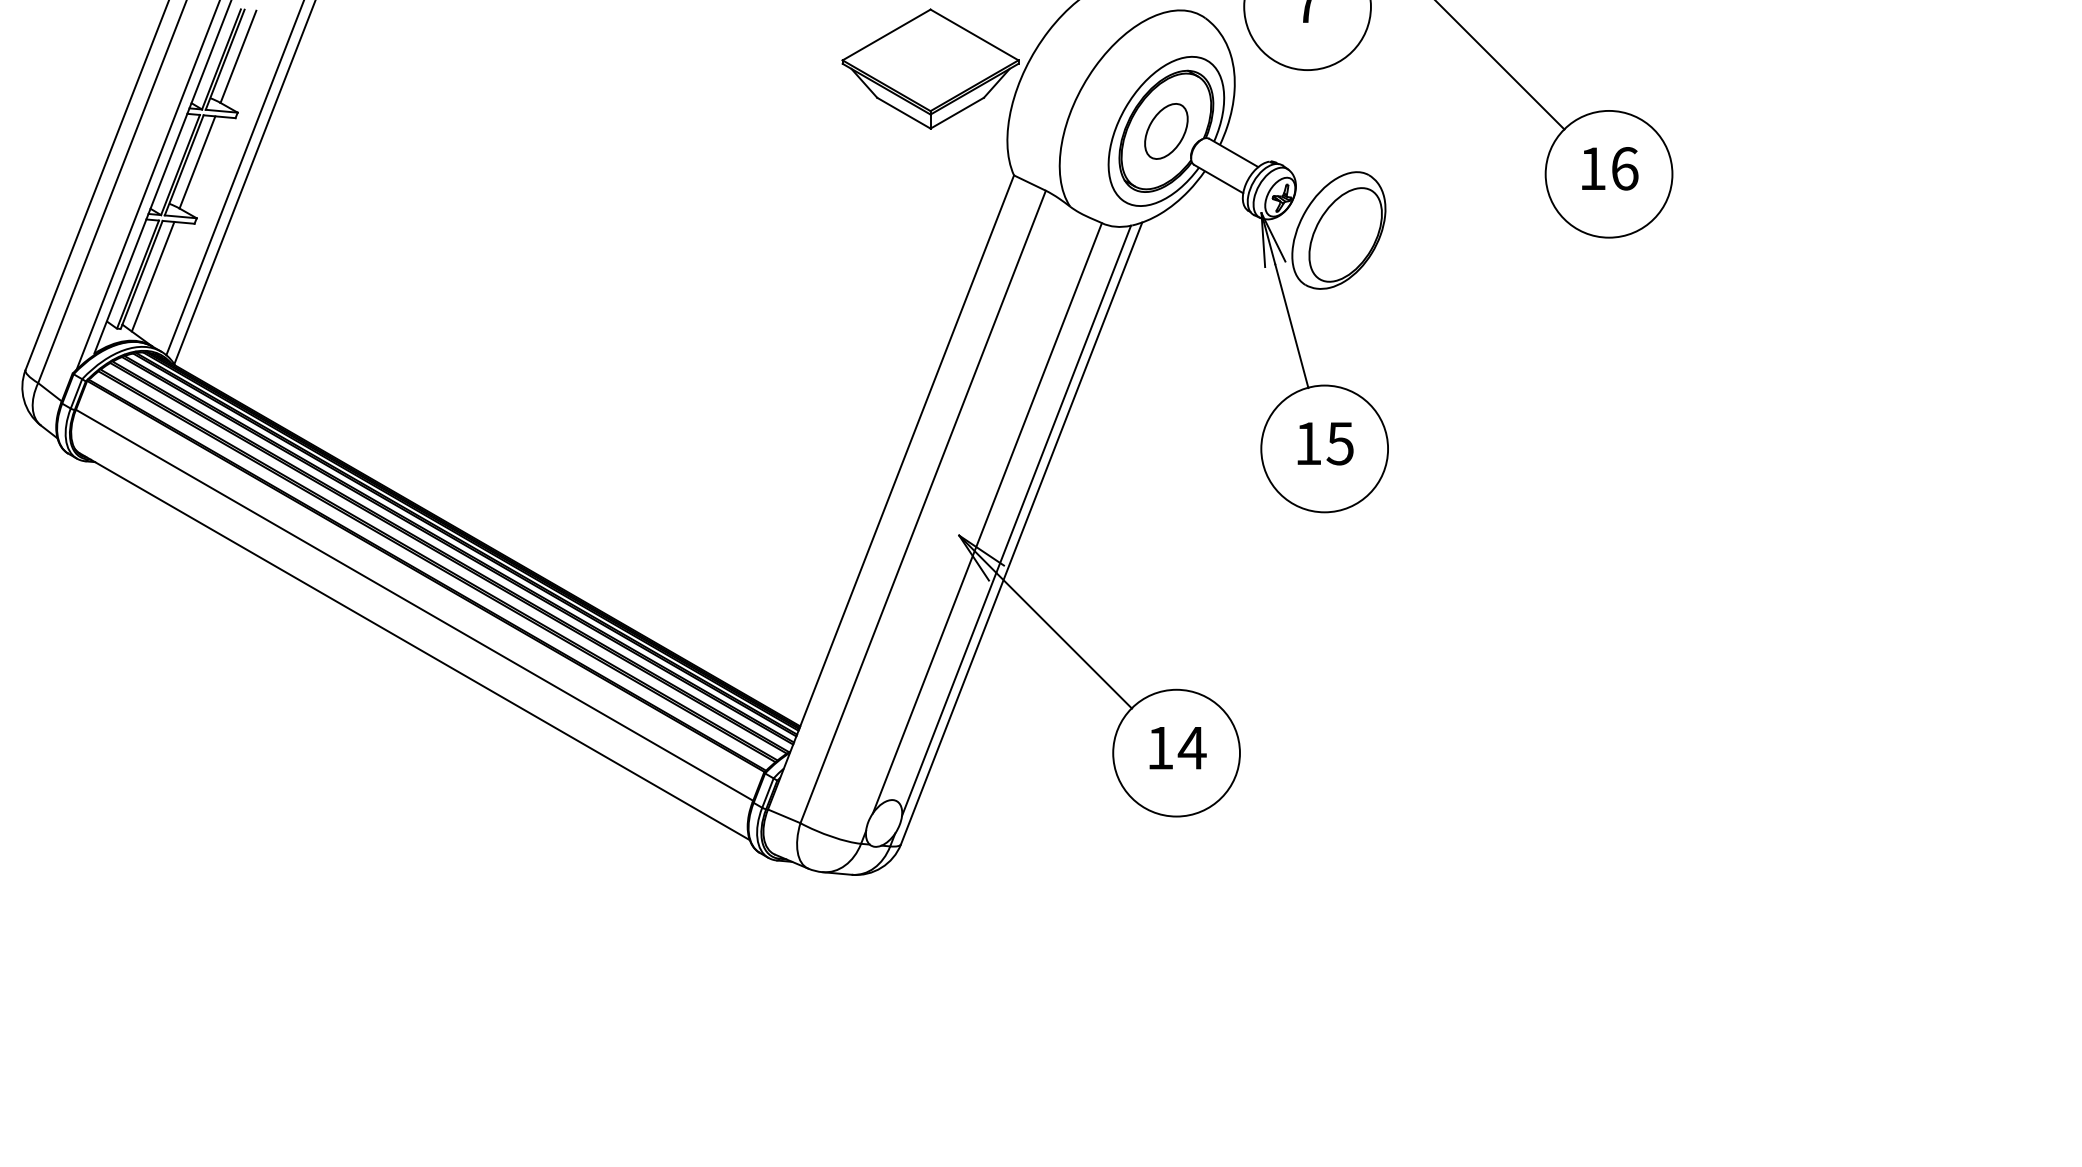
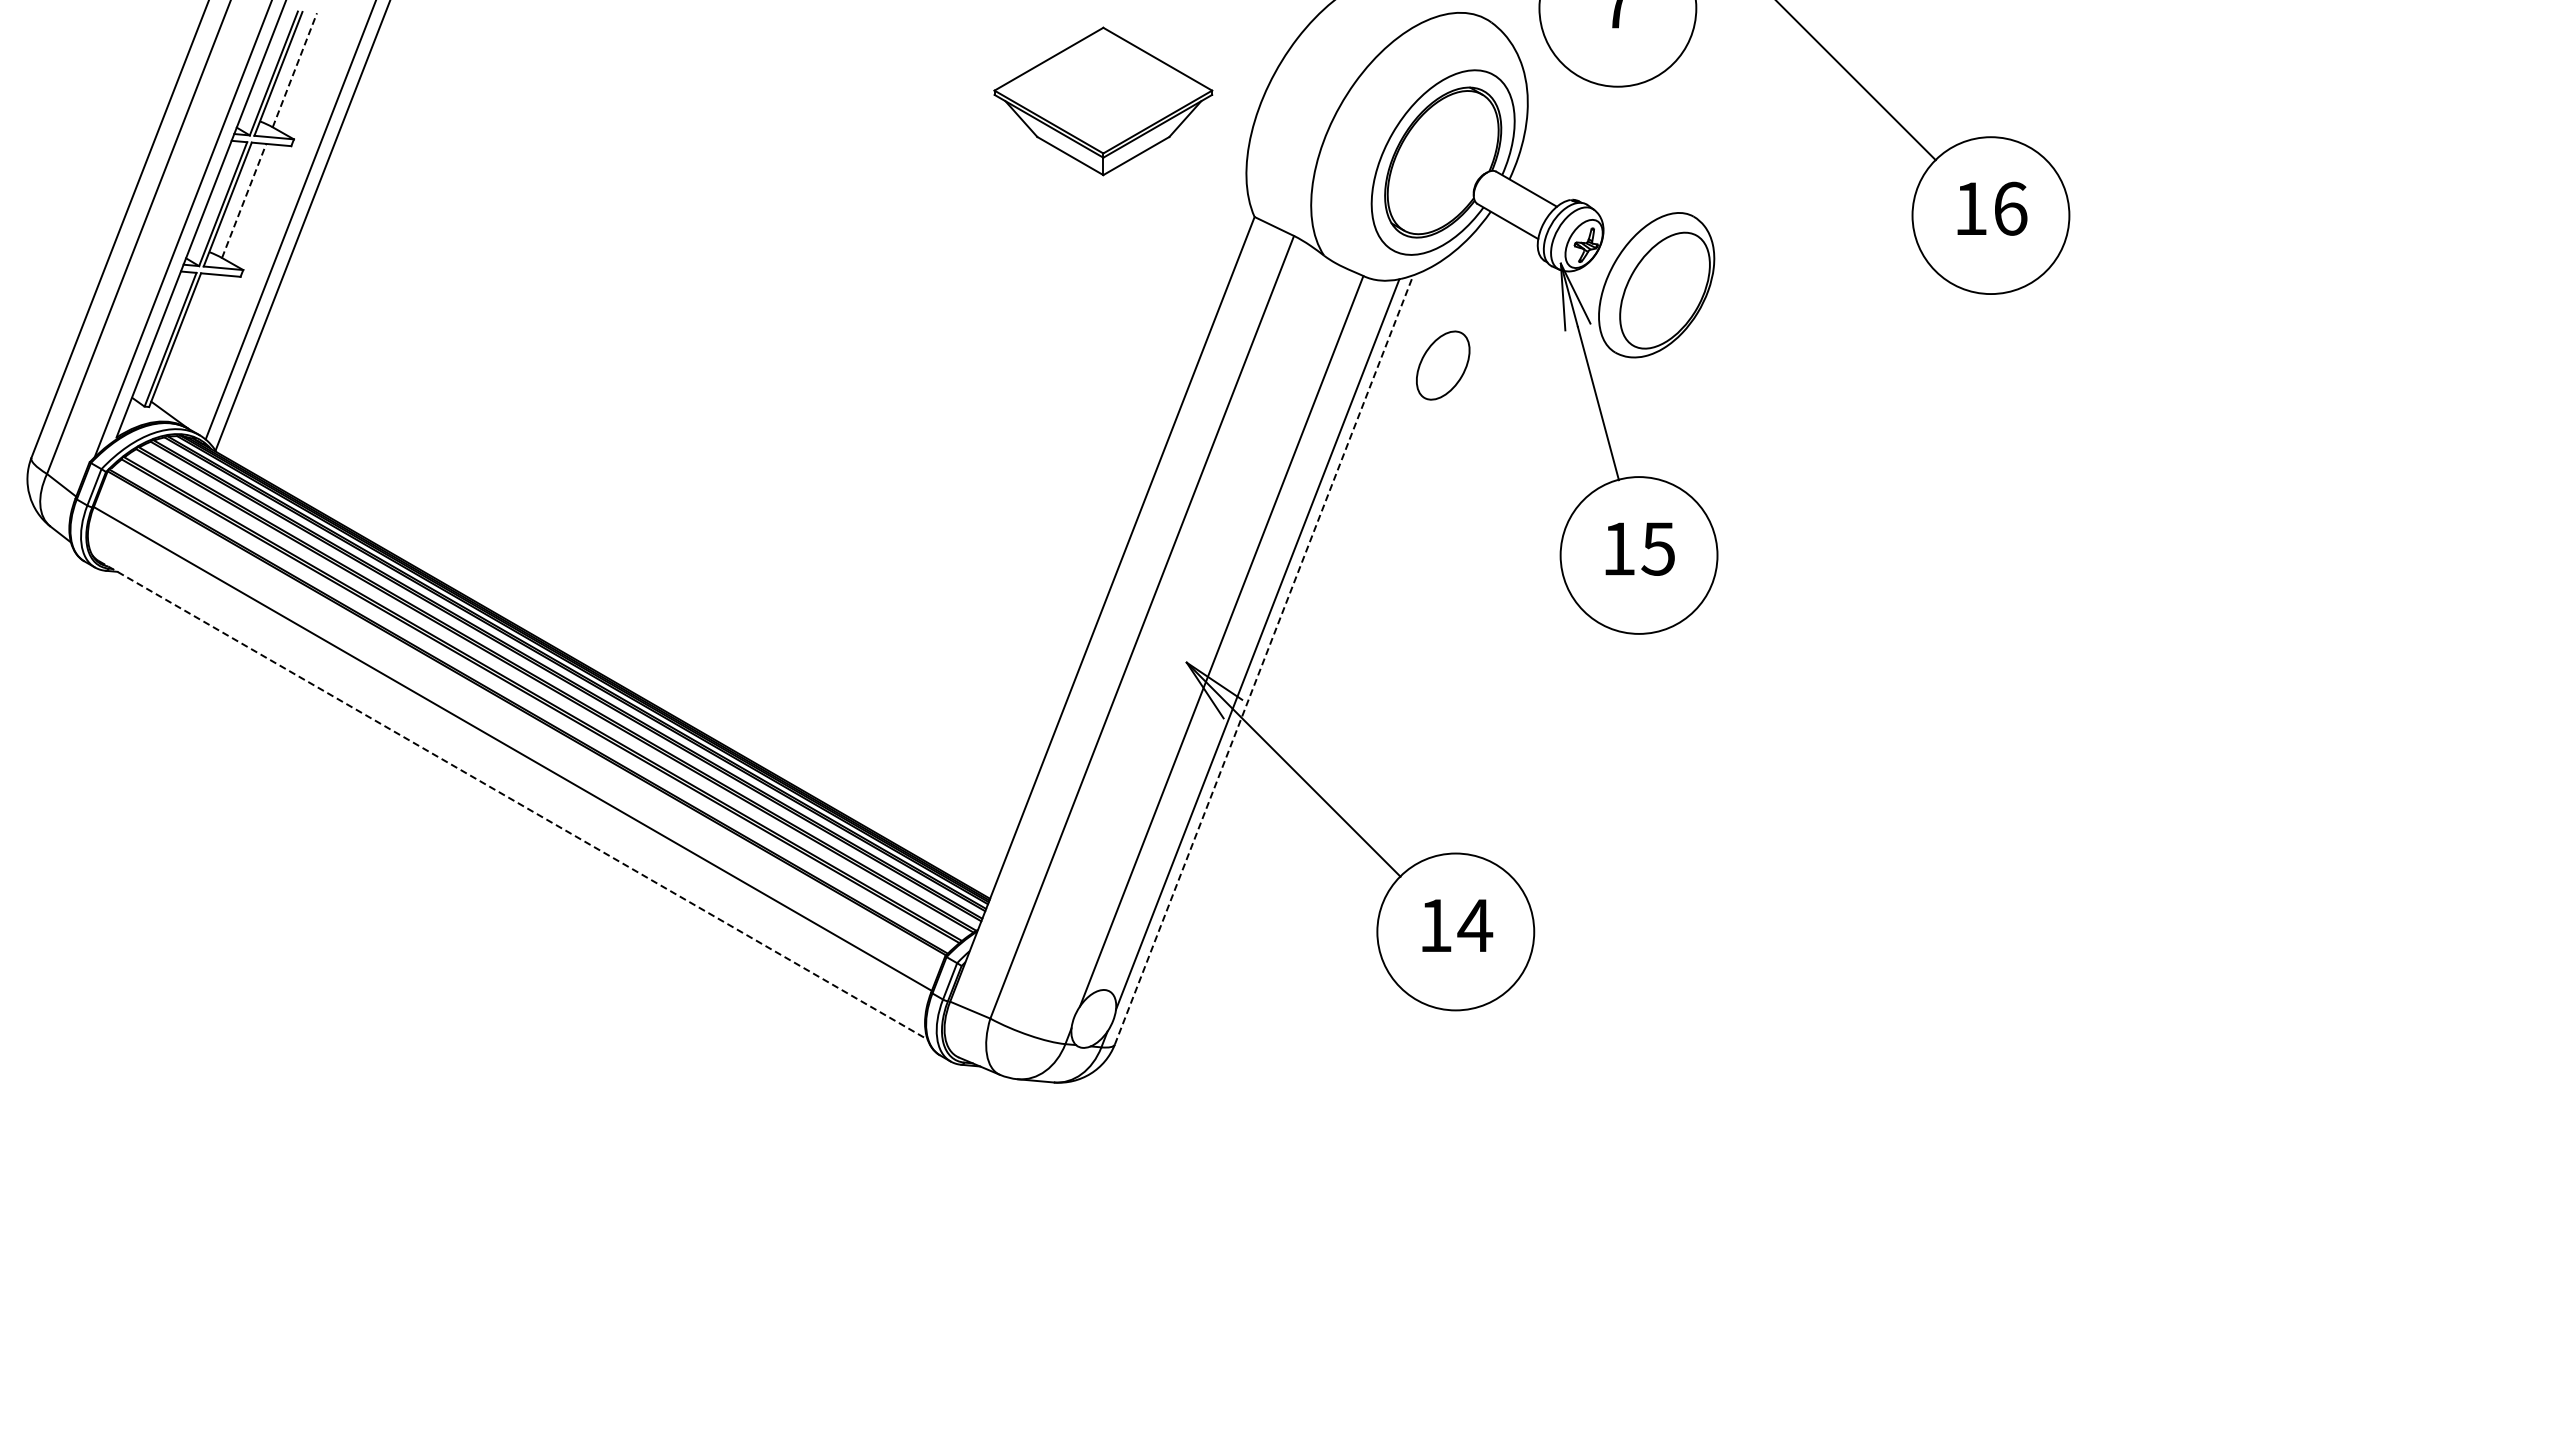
line: (238, 56) -> (295, 69), solid -> dashed
part: (930, 69) -> (1103, 101), moved
part: (1166, 131) -> (1443, 365), moved
line: (197, 162) -> (244, 200), solid -> dashed
line: (152, 276) -> (188, 342), removed
line: (1022, 532) -> (1264, 659), solid -> dashed
line: (415, 646) -> (513, 800), solid -> dashed

